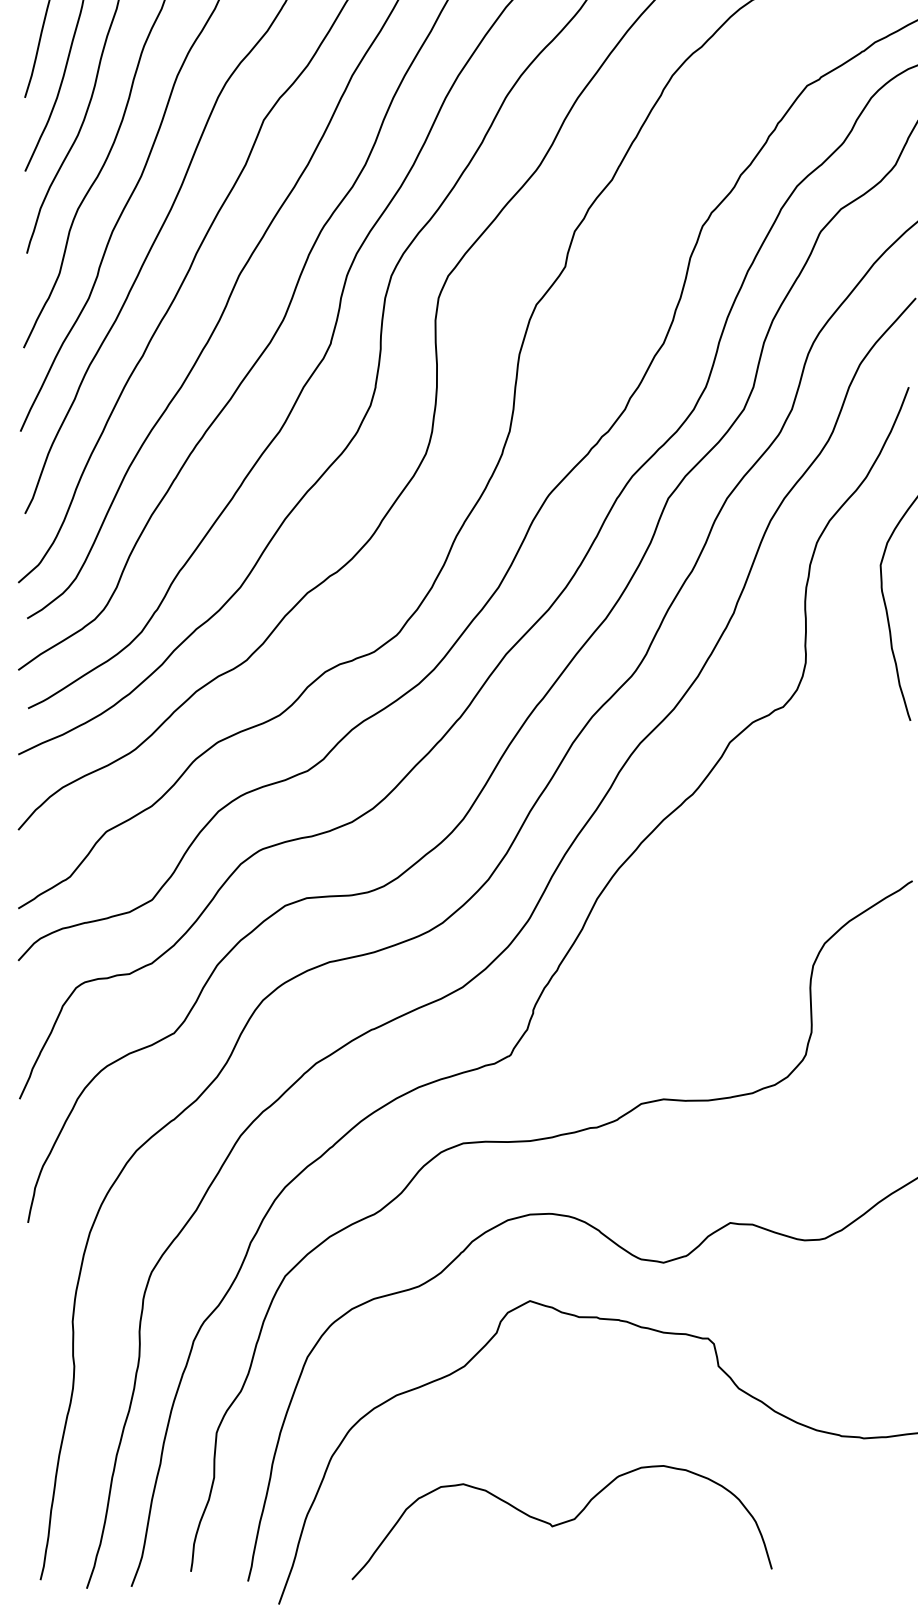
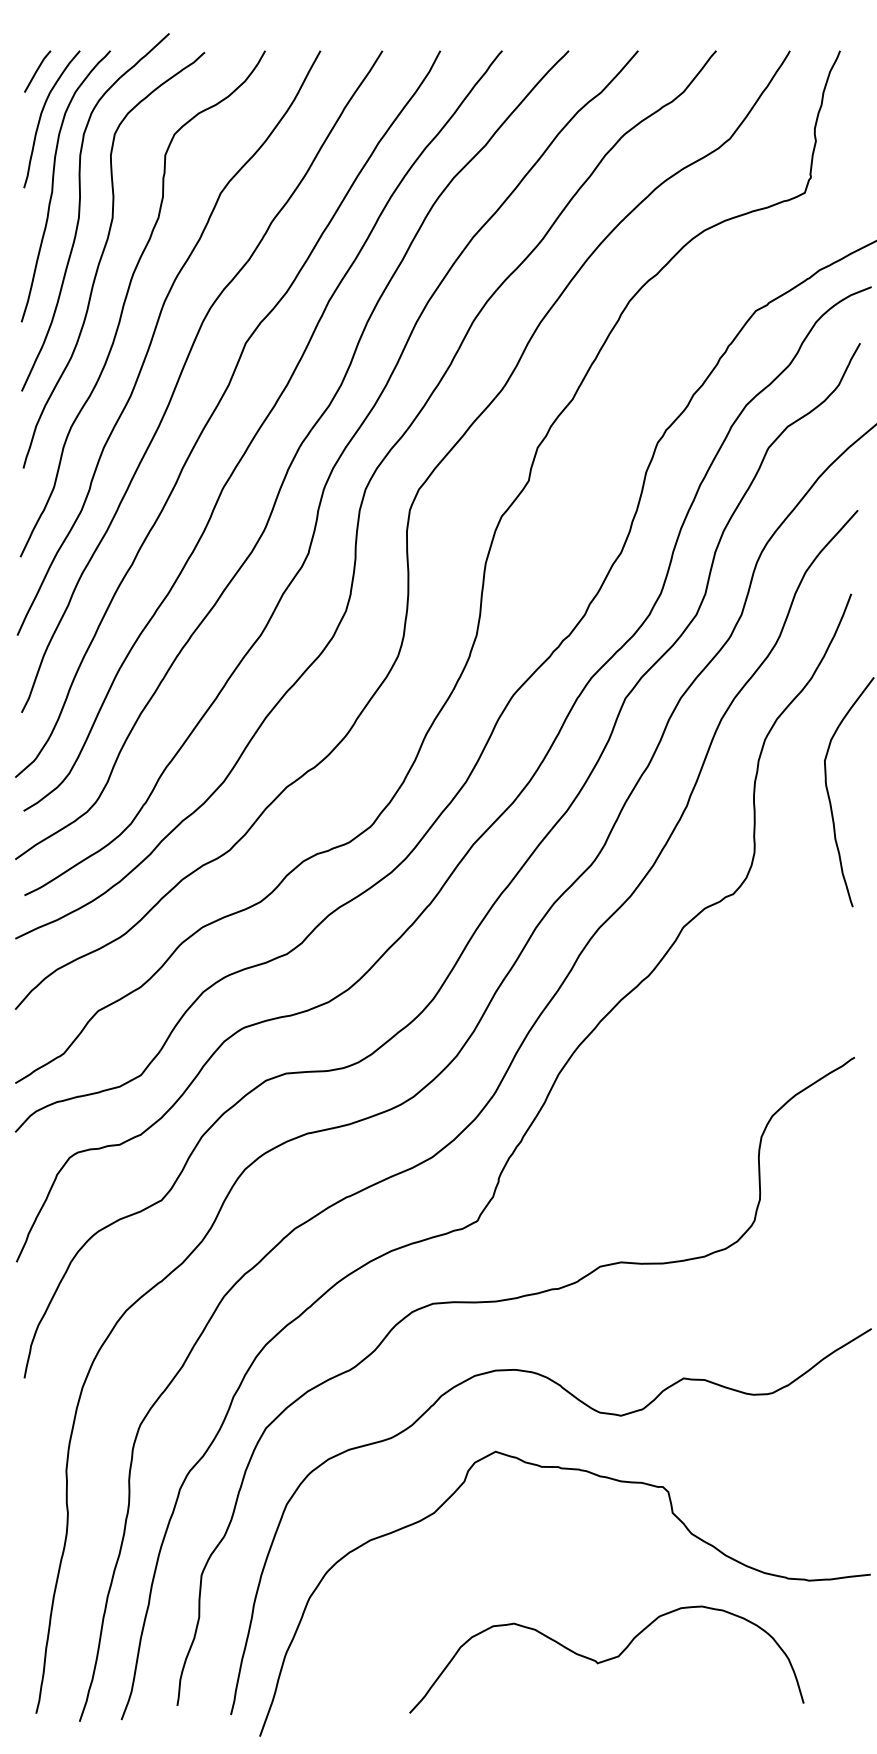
curve: (561, 1522) -> (606, 1659), moved

